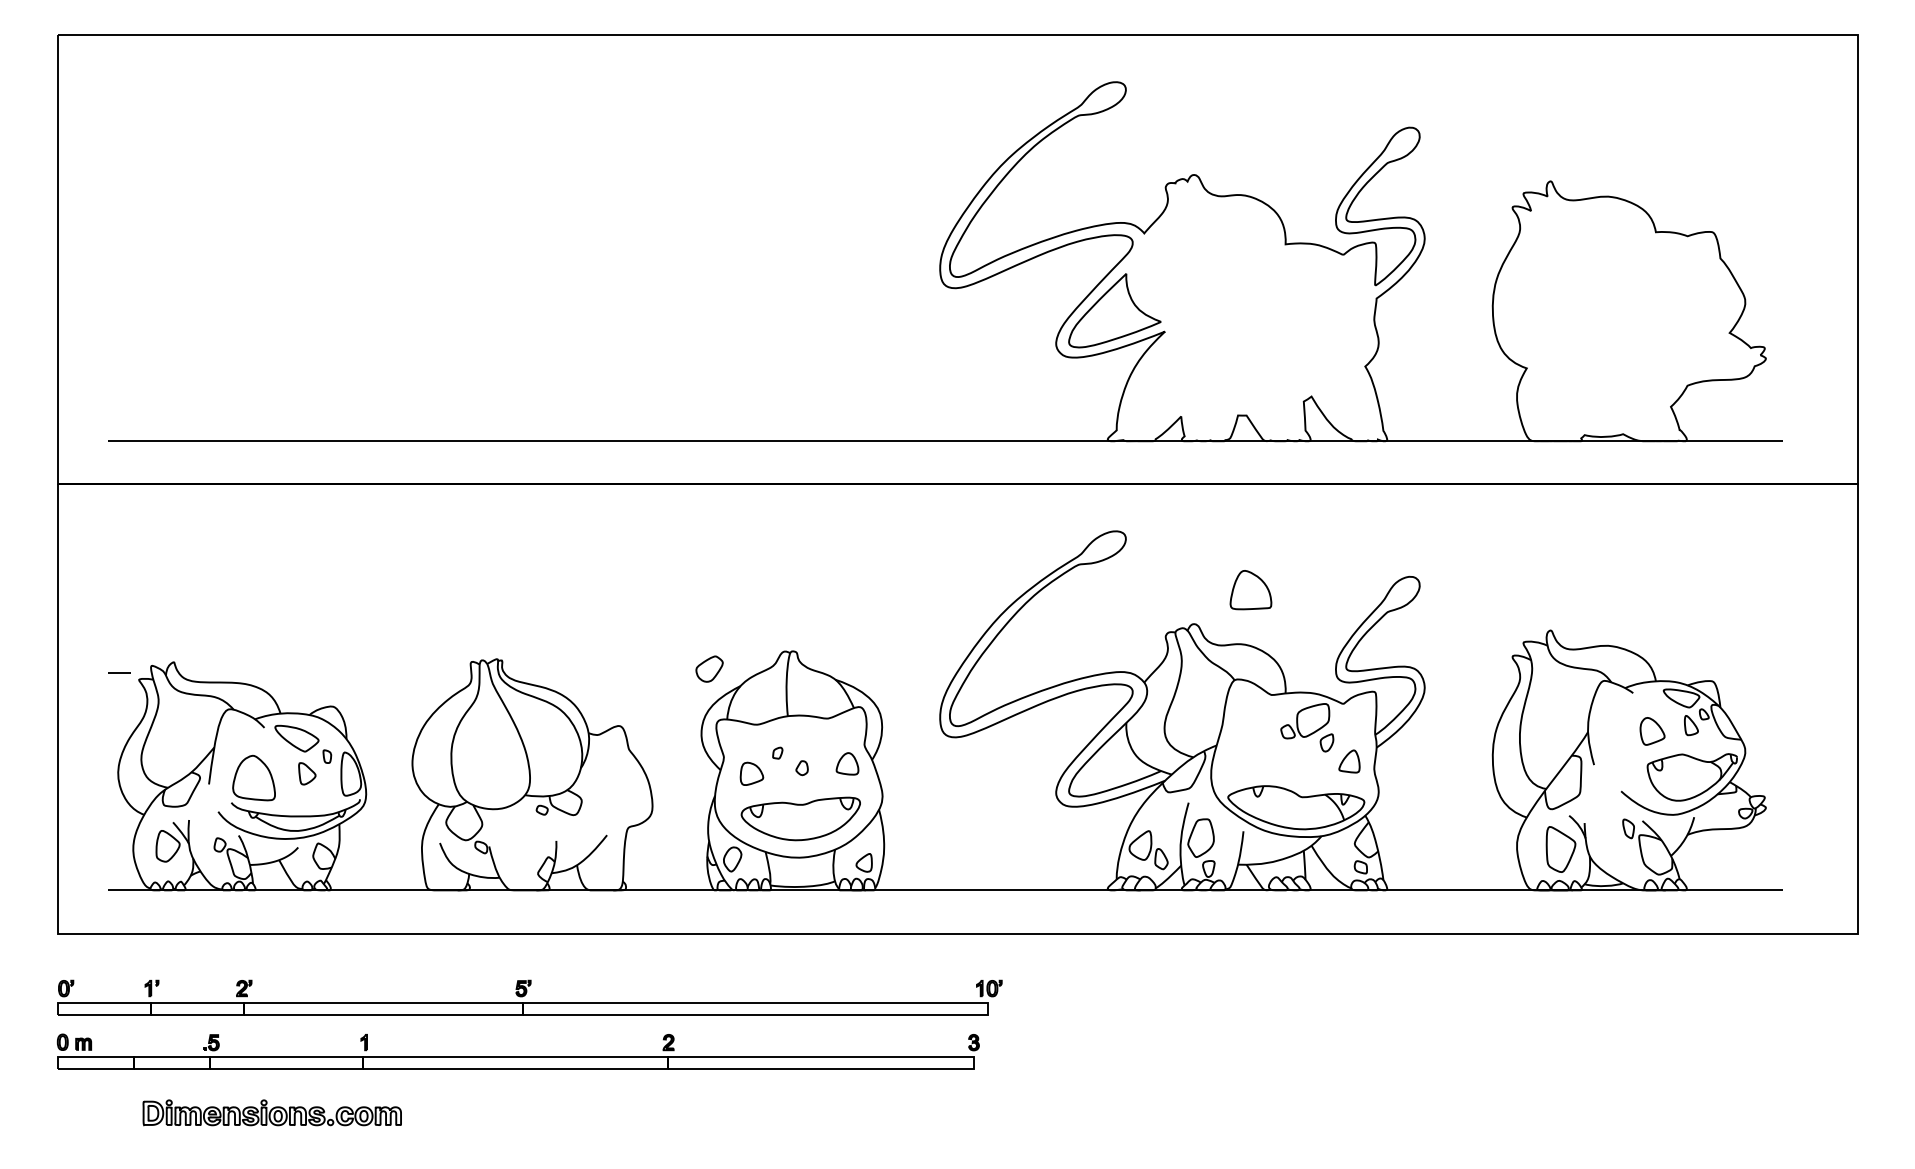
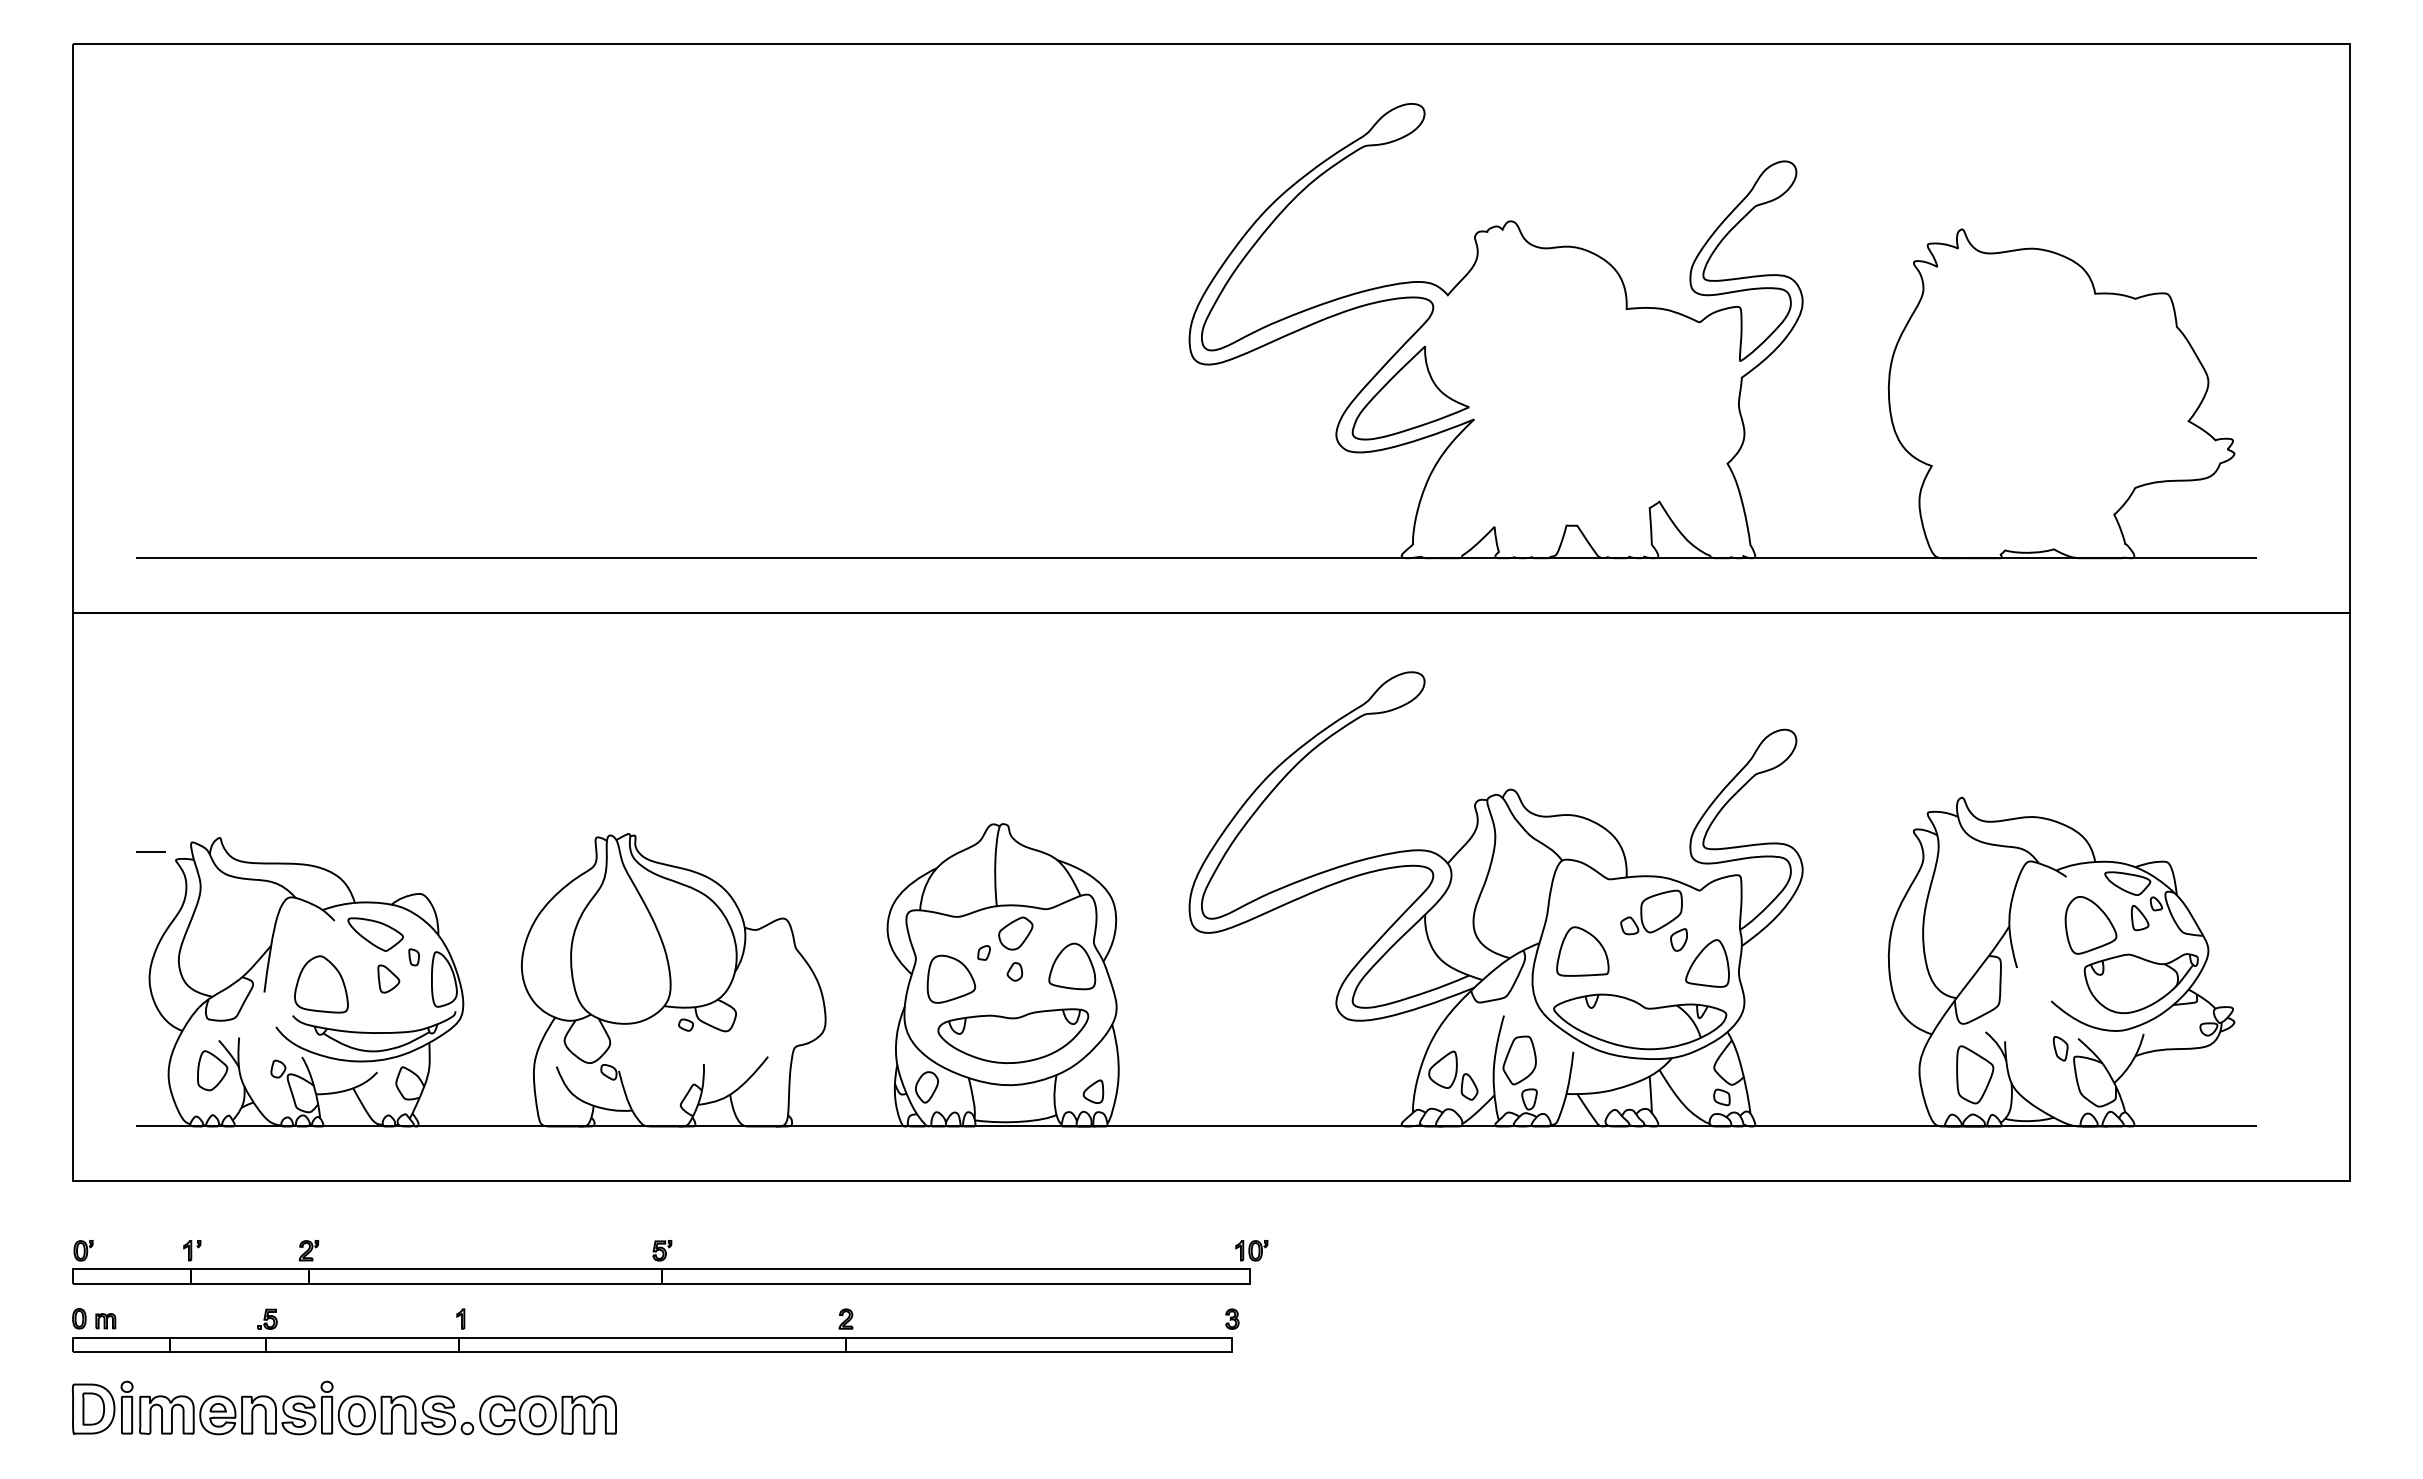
part: (1250, 590) -> (1582, 951), moved
part: (709, 669) -> (1015, 933), moved
part: (1652, 731) -> (2090, 925), size x1.67
part: (1349, 761) -> (1707, 963), size x1.67
part: (847, 763) -> (1072, 966), size x1.67
part: (752, 773) -> (951, 978), size x1.67
part: (272, 1112) -> (344, 1407), size x1.67

